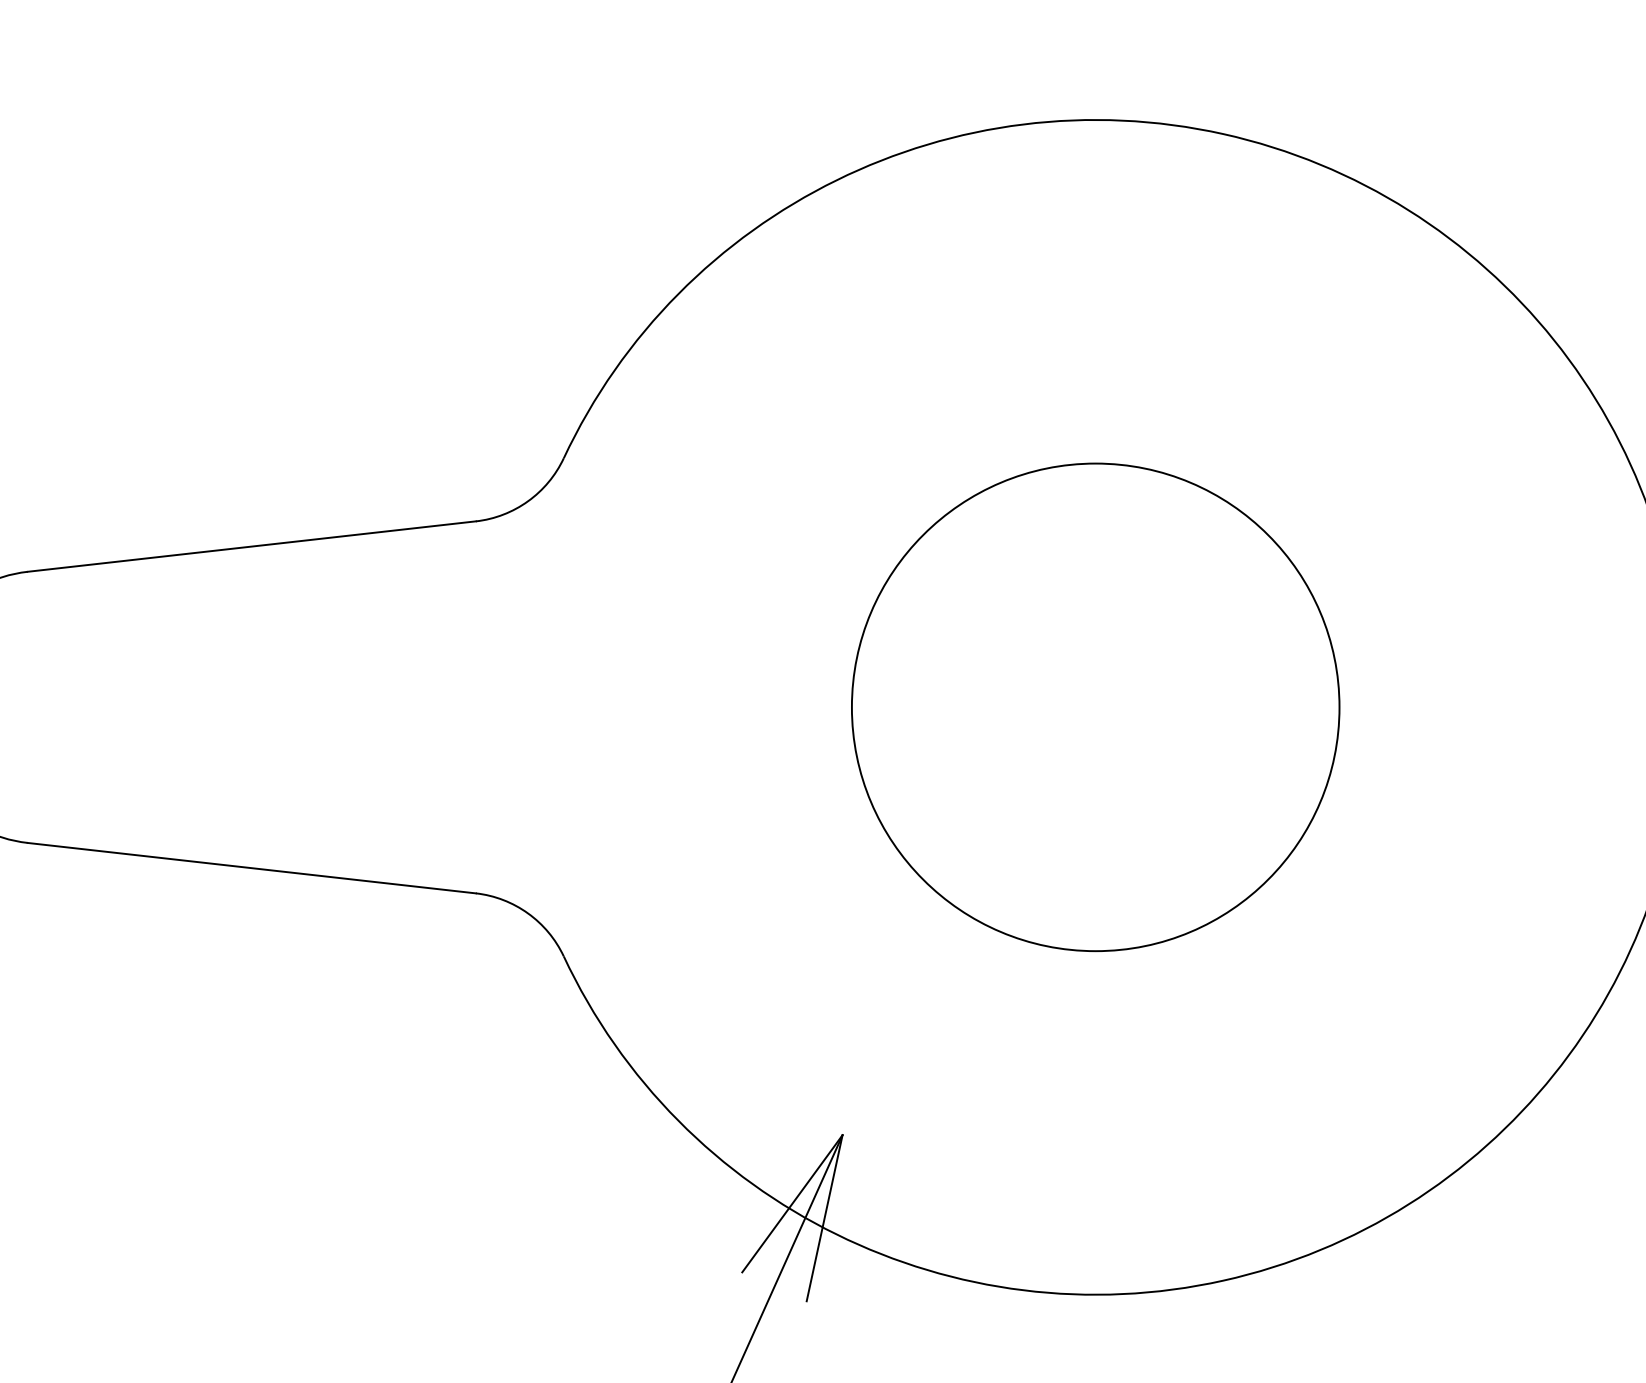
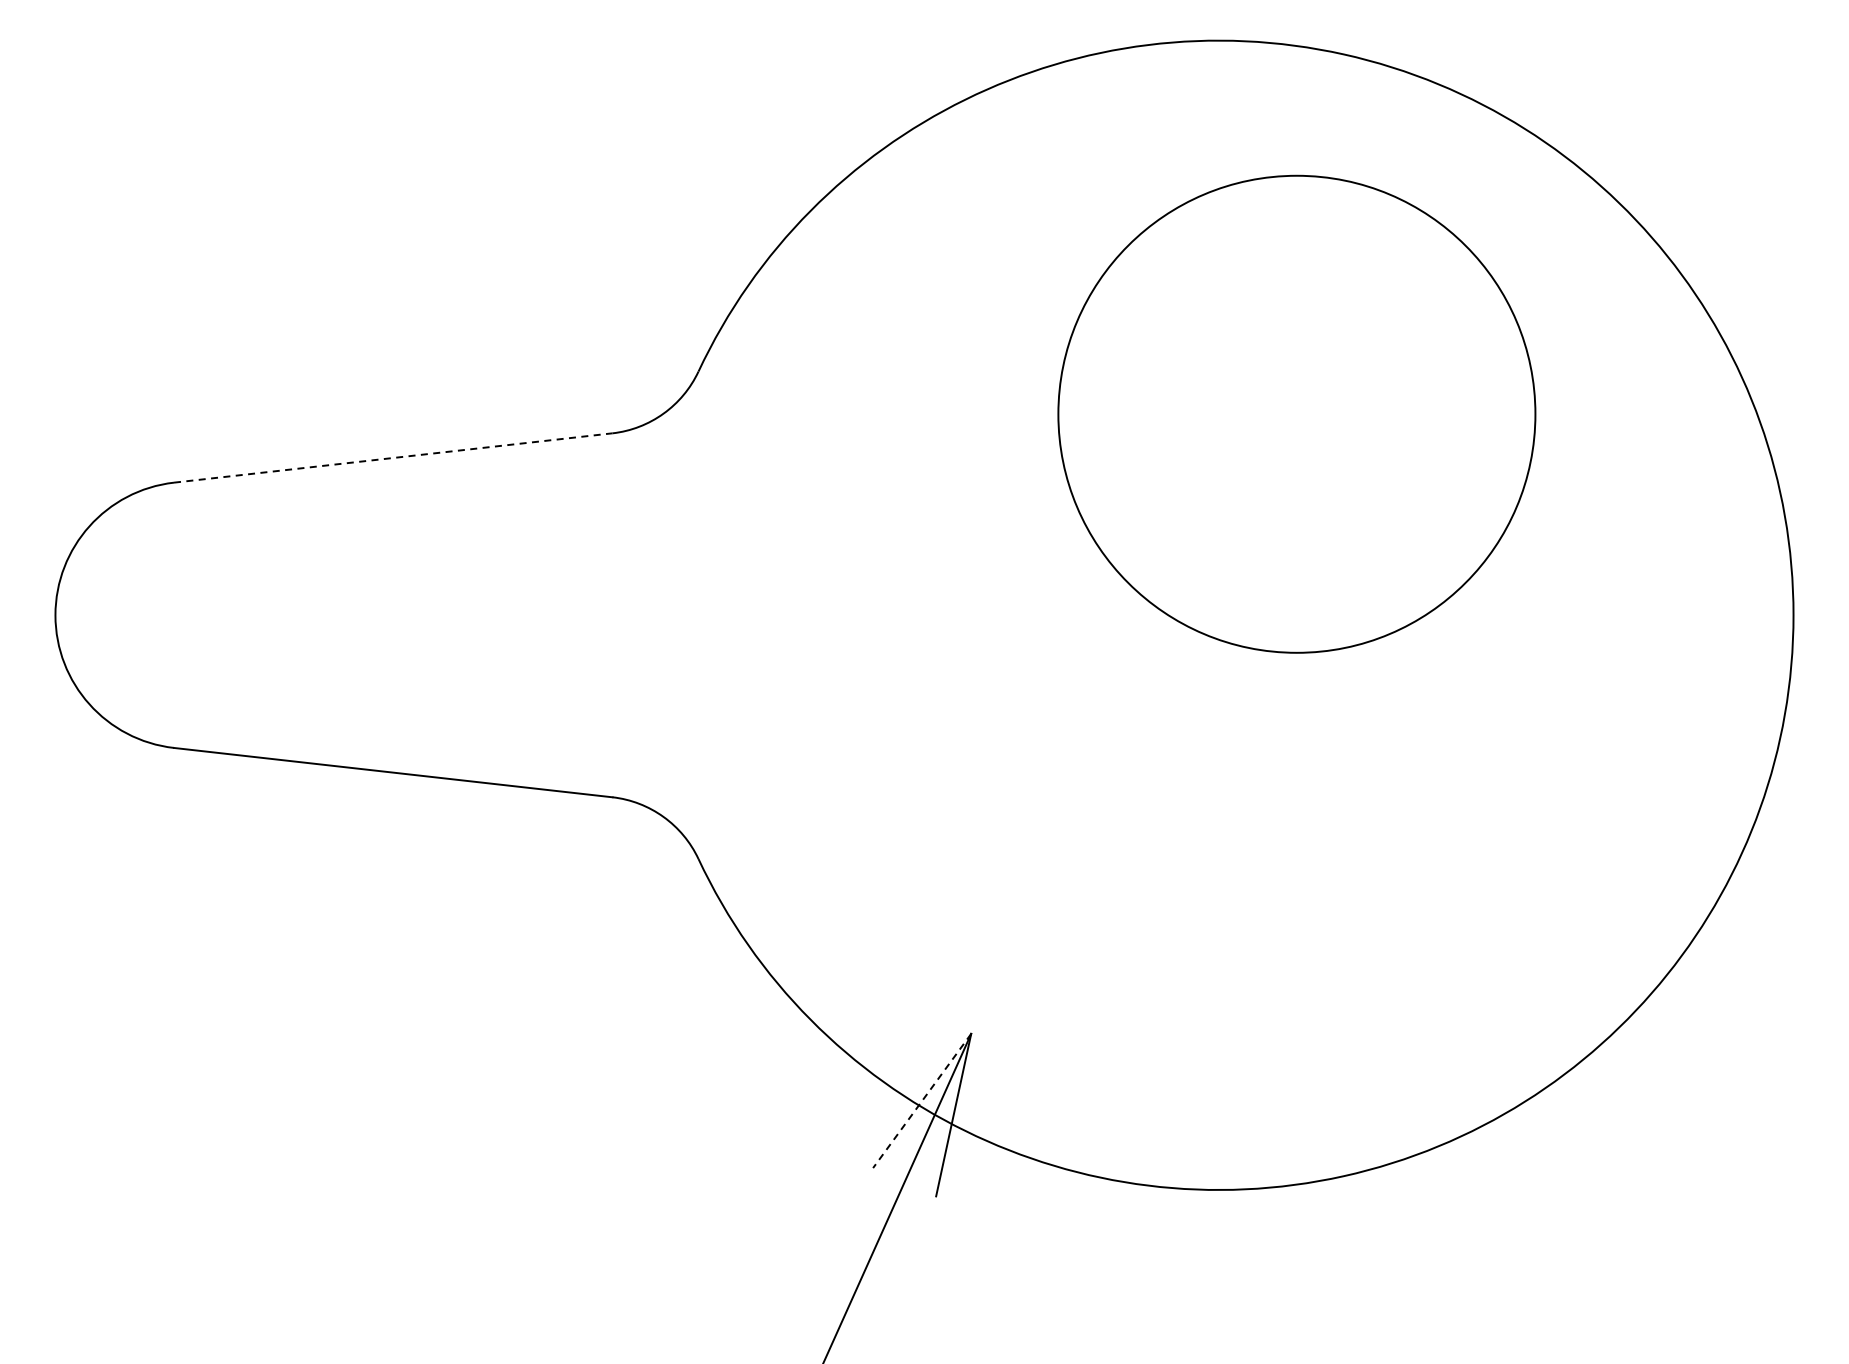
line: (252, 546) -> (393, 457), solid -> dashed
circle: (1095, 706) -> (1296, 413), moved
line: (791, 1204) -> (921, 1101), solid -> dashed

